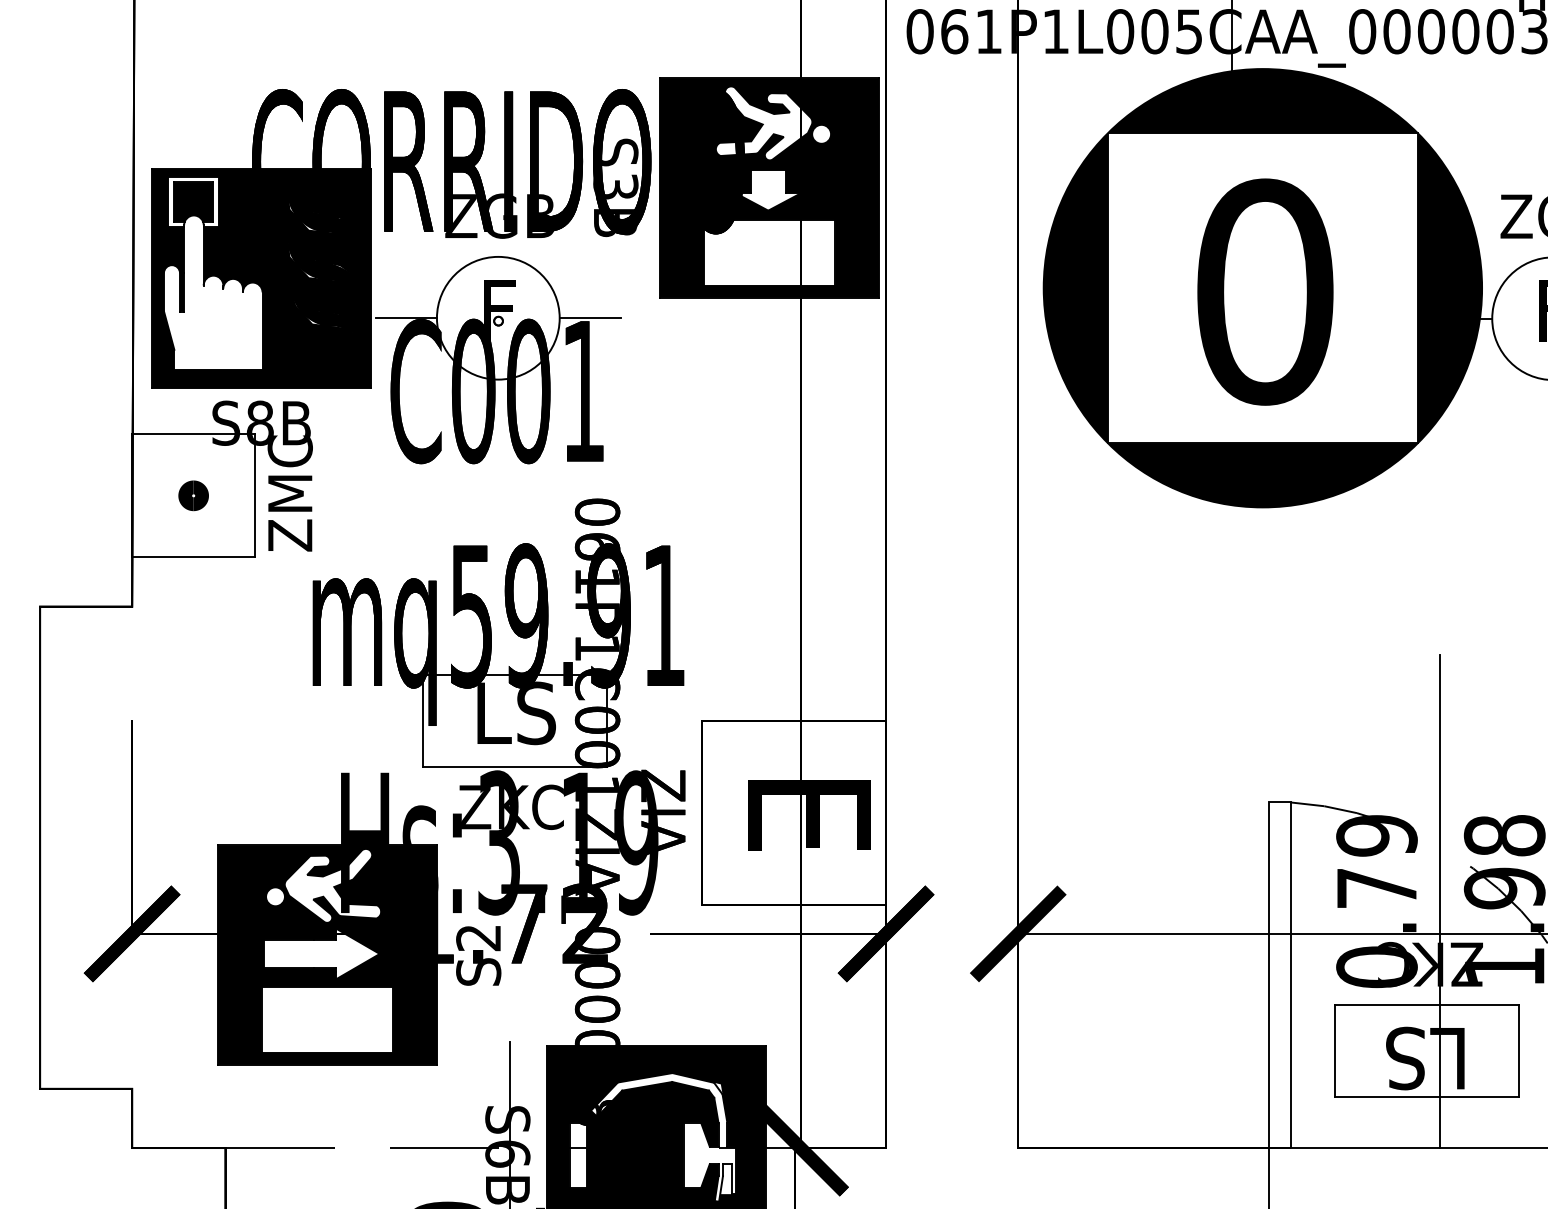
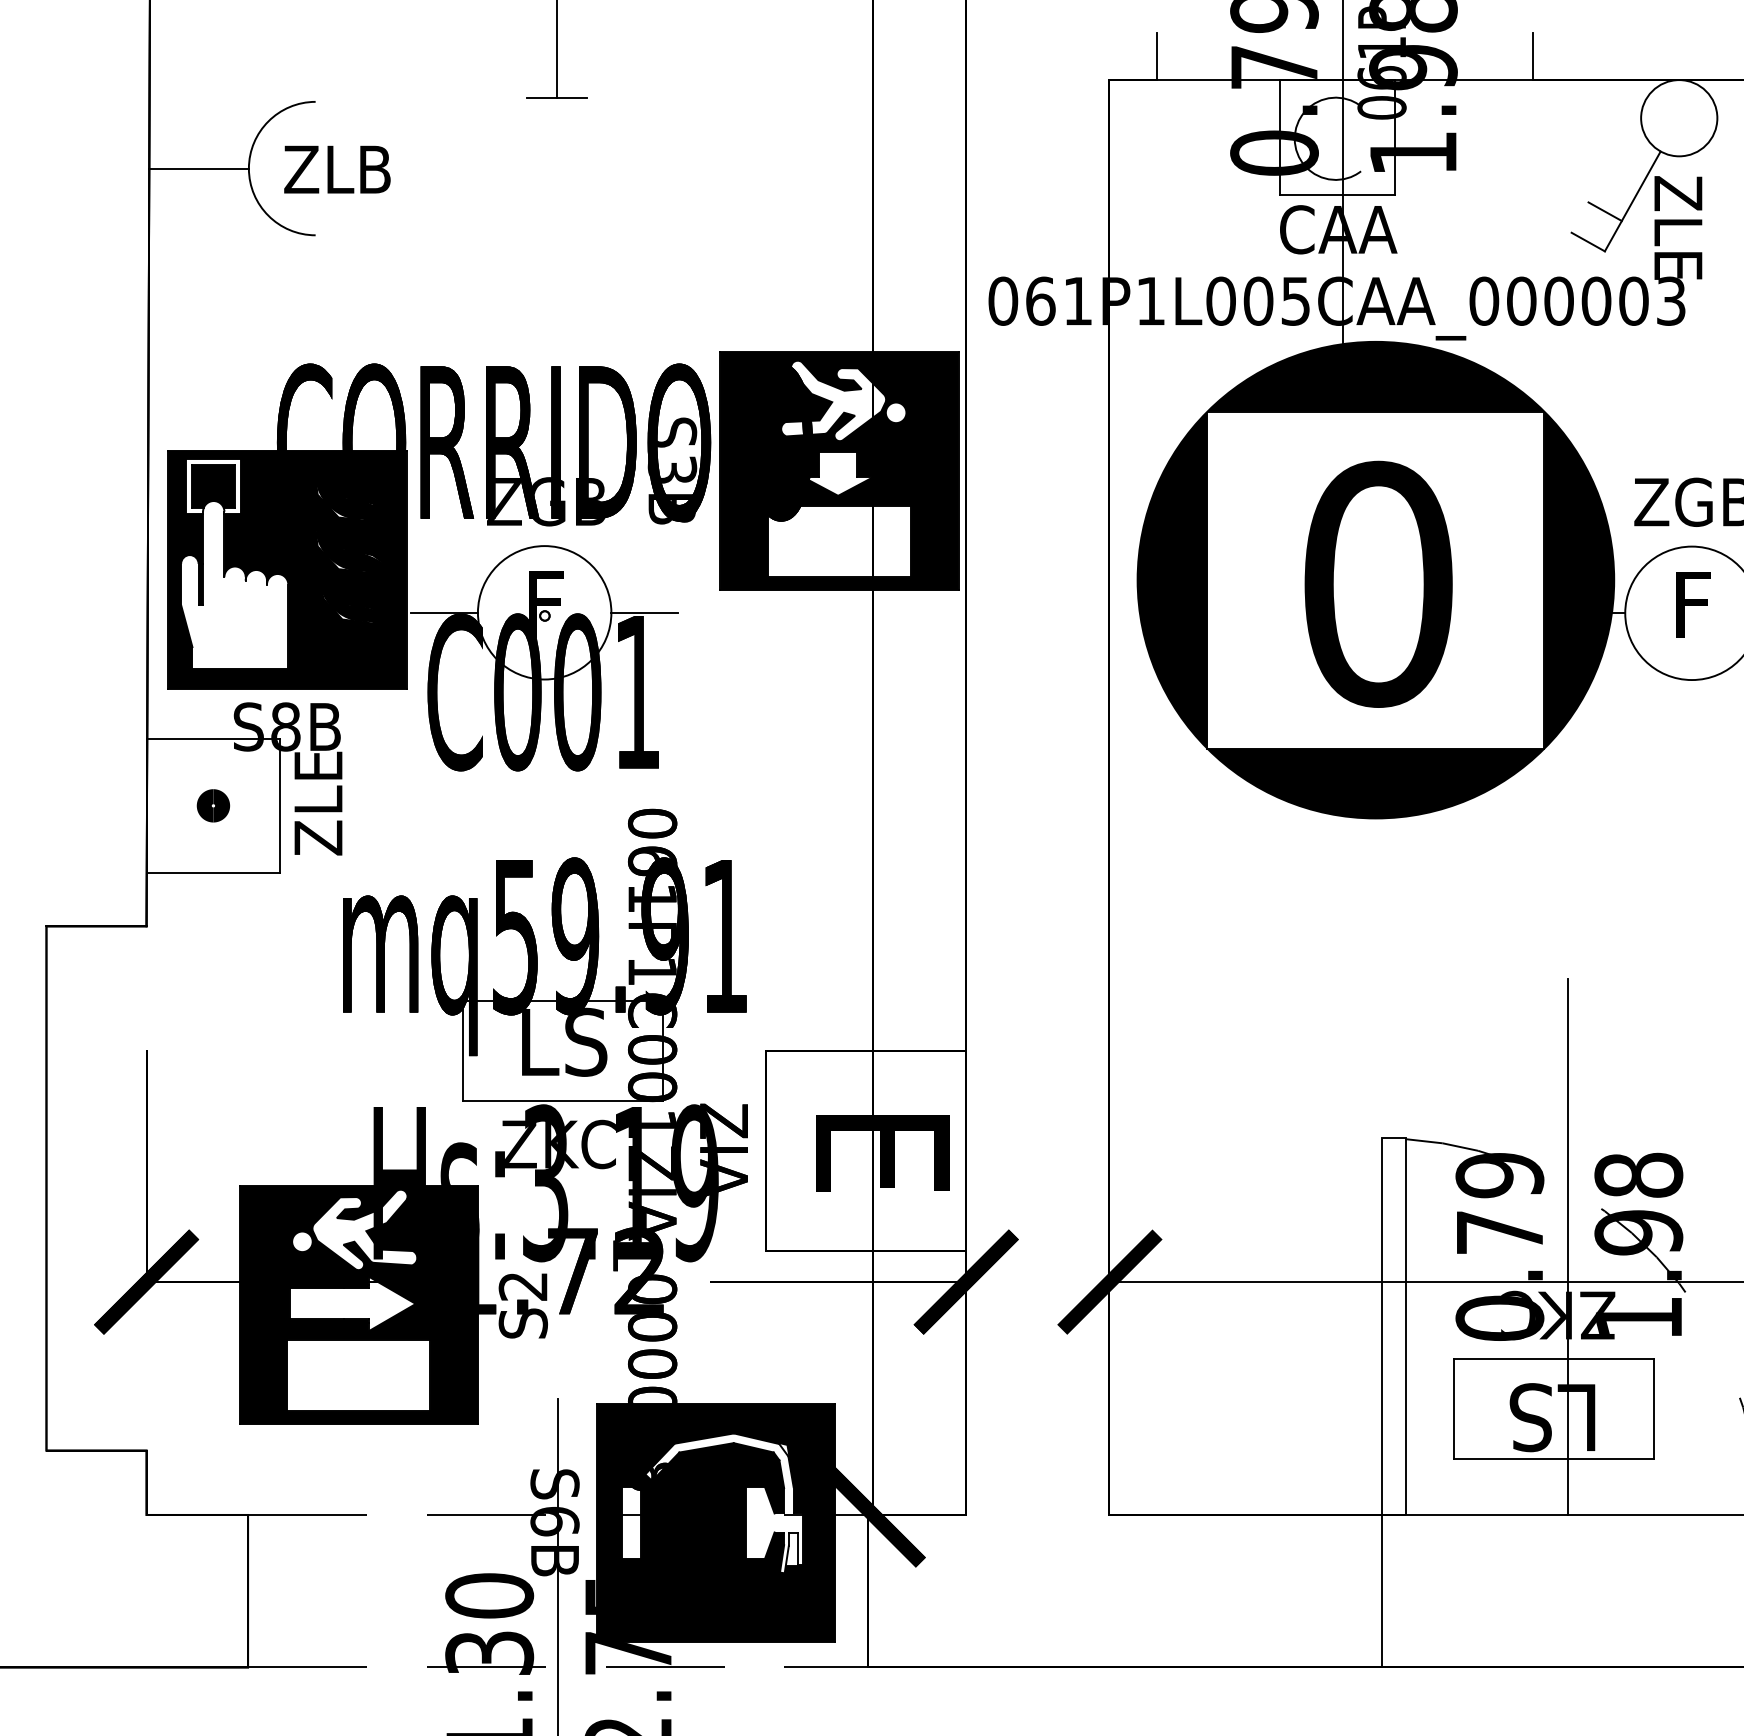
text: (290, 493) -> (318, 803), ZMC -> ZLE

